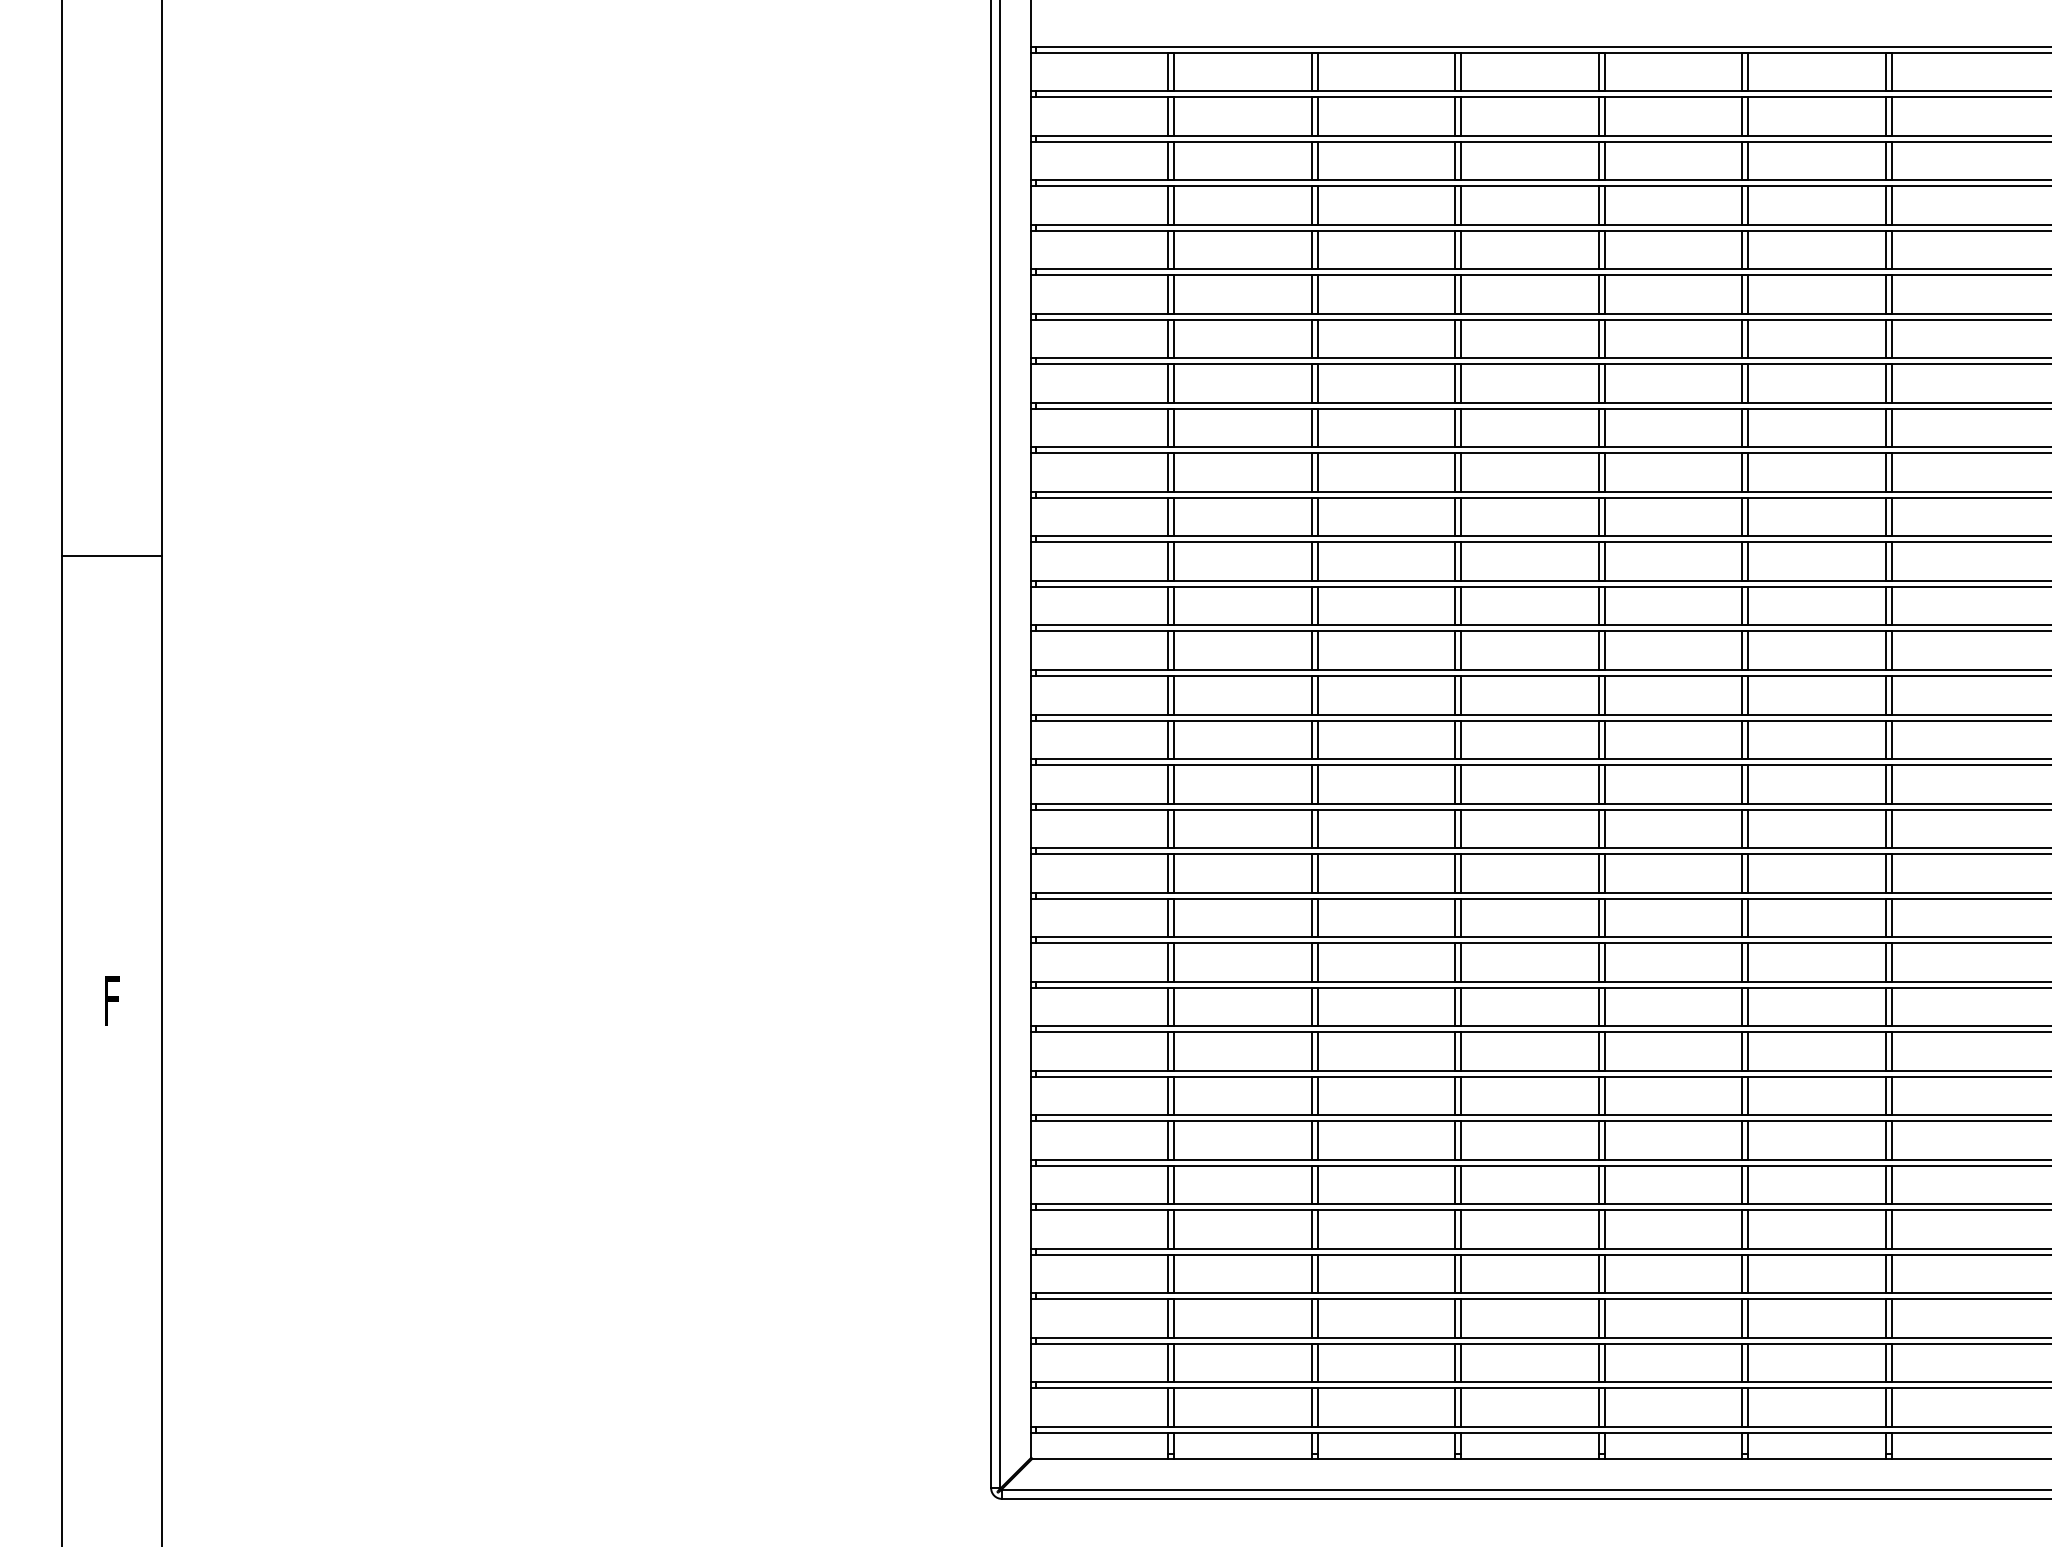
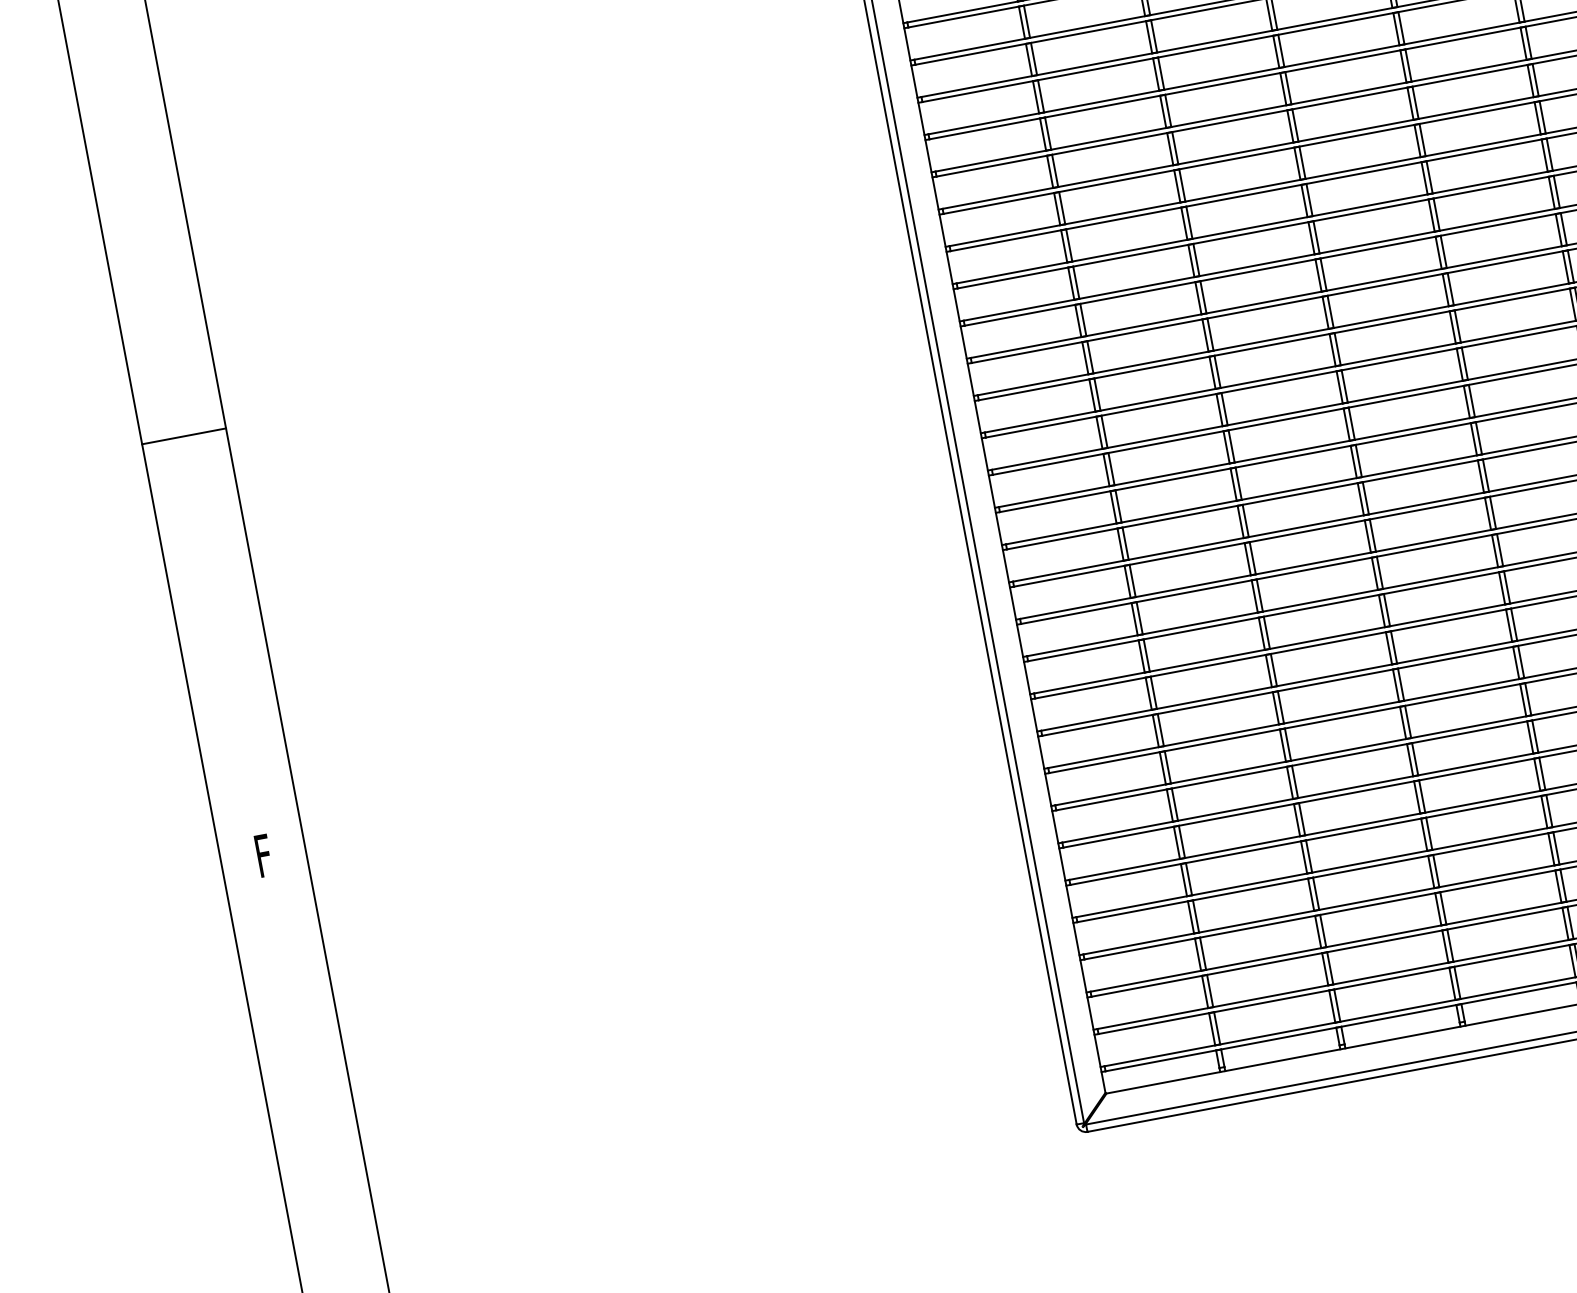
line: (111, 555) -> (183, 436), moved

